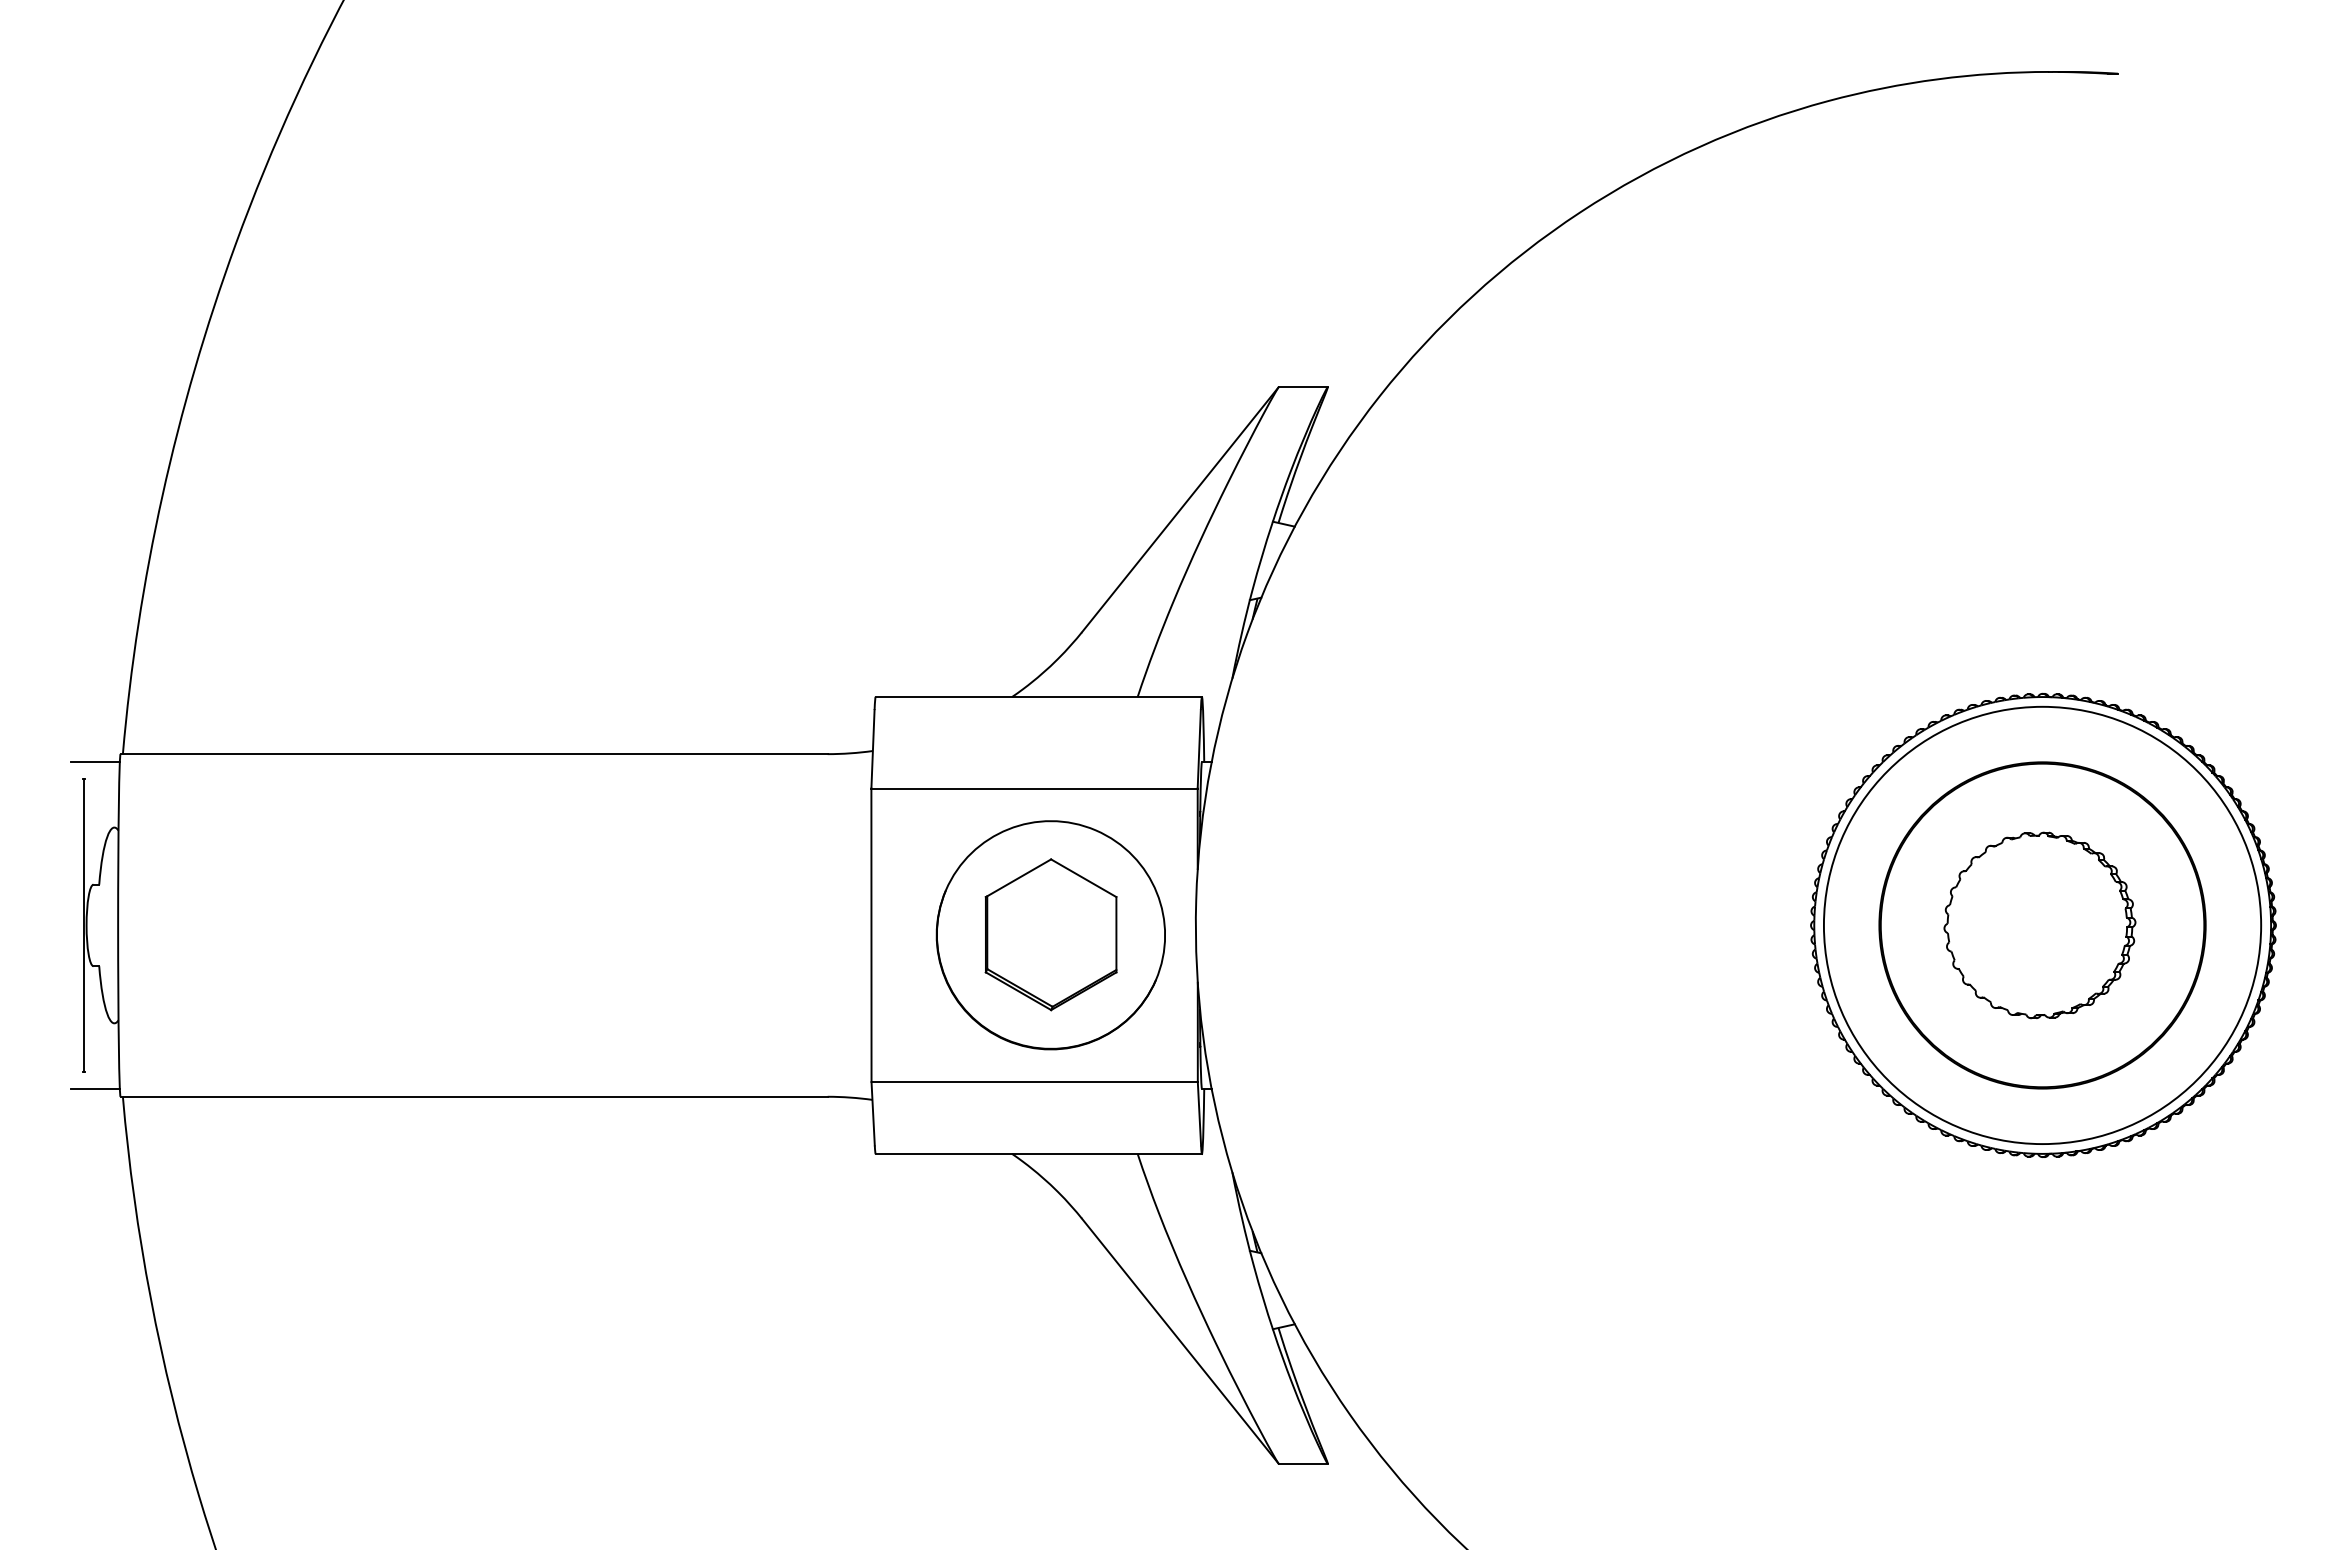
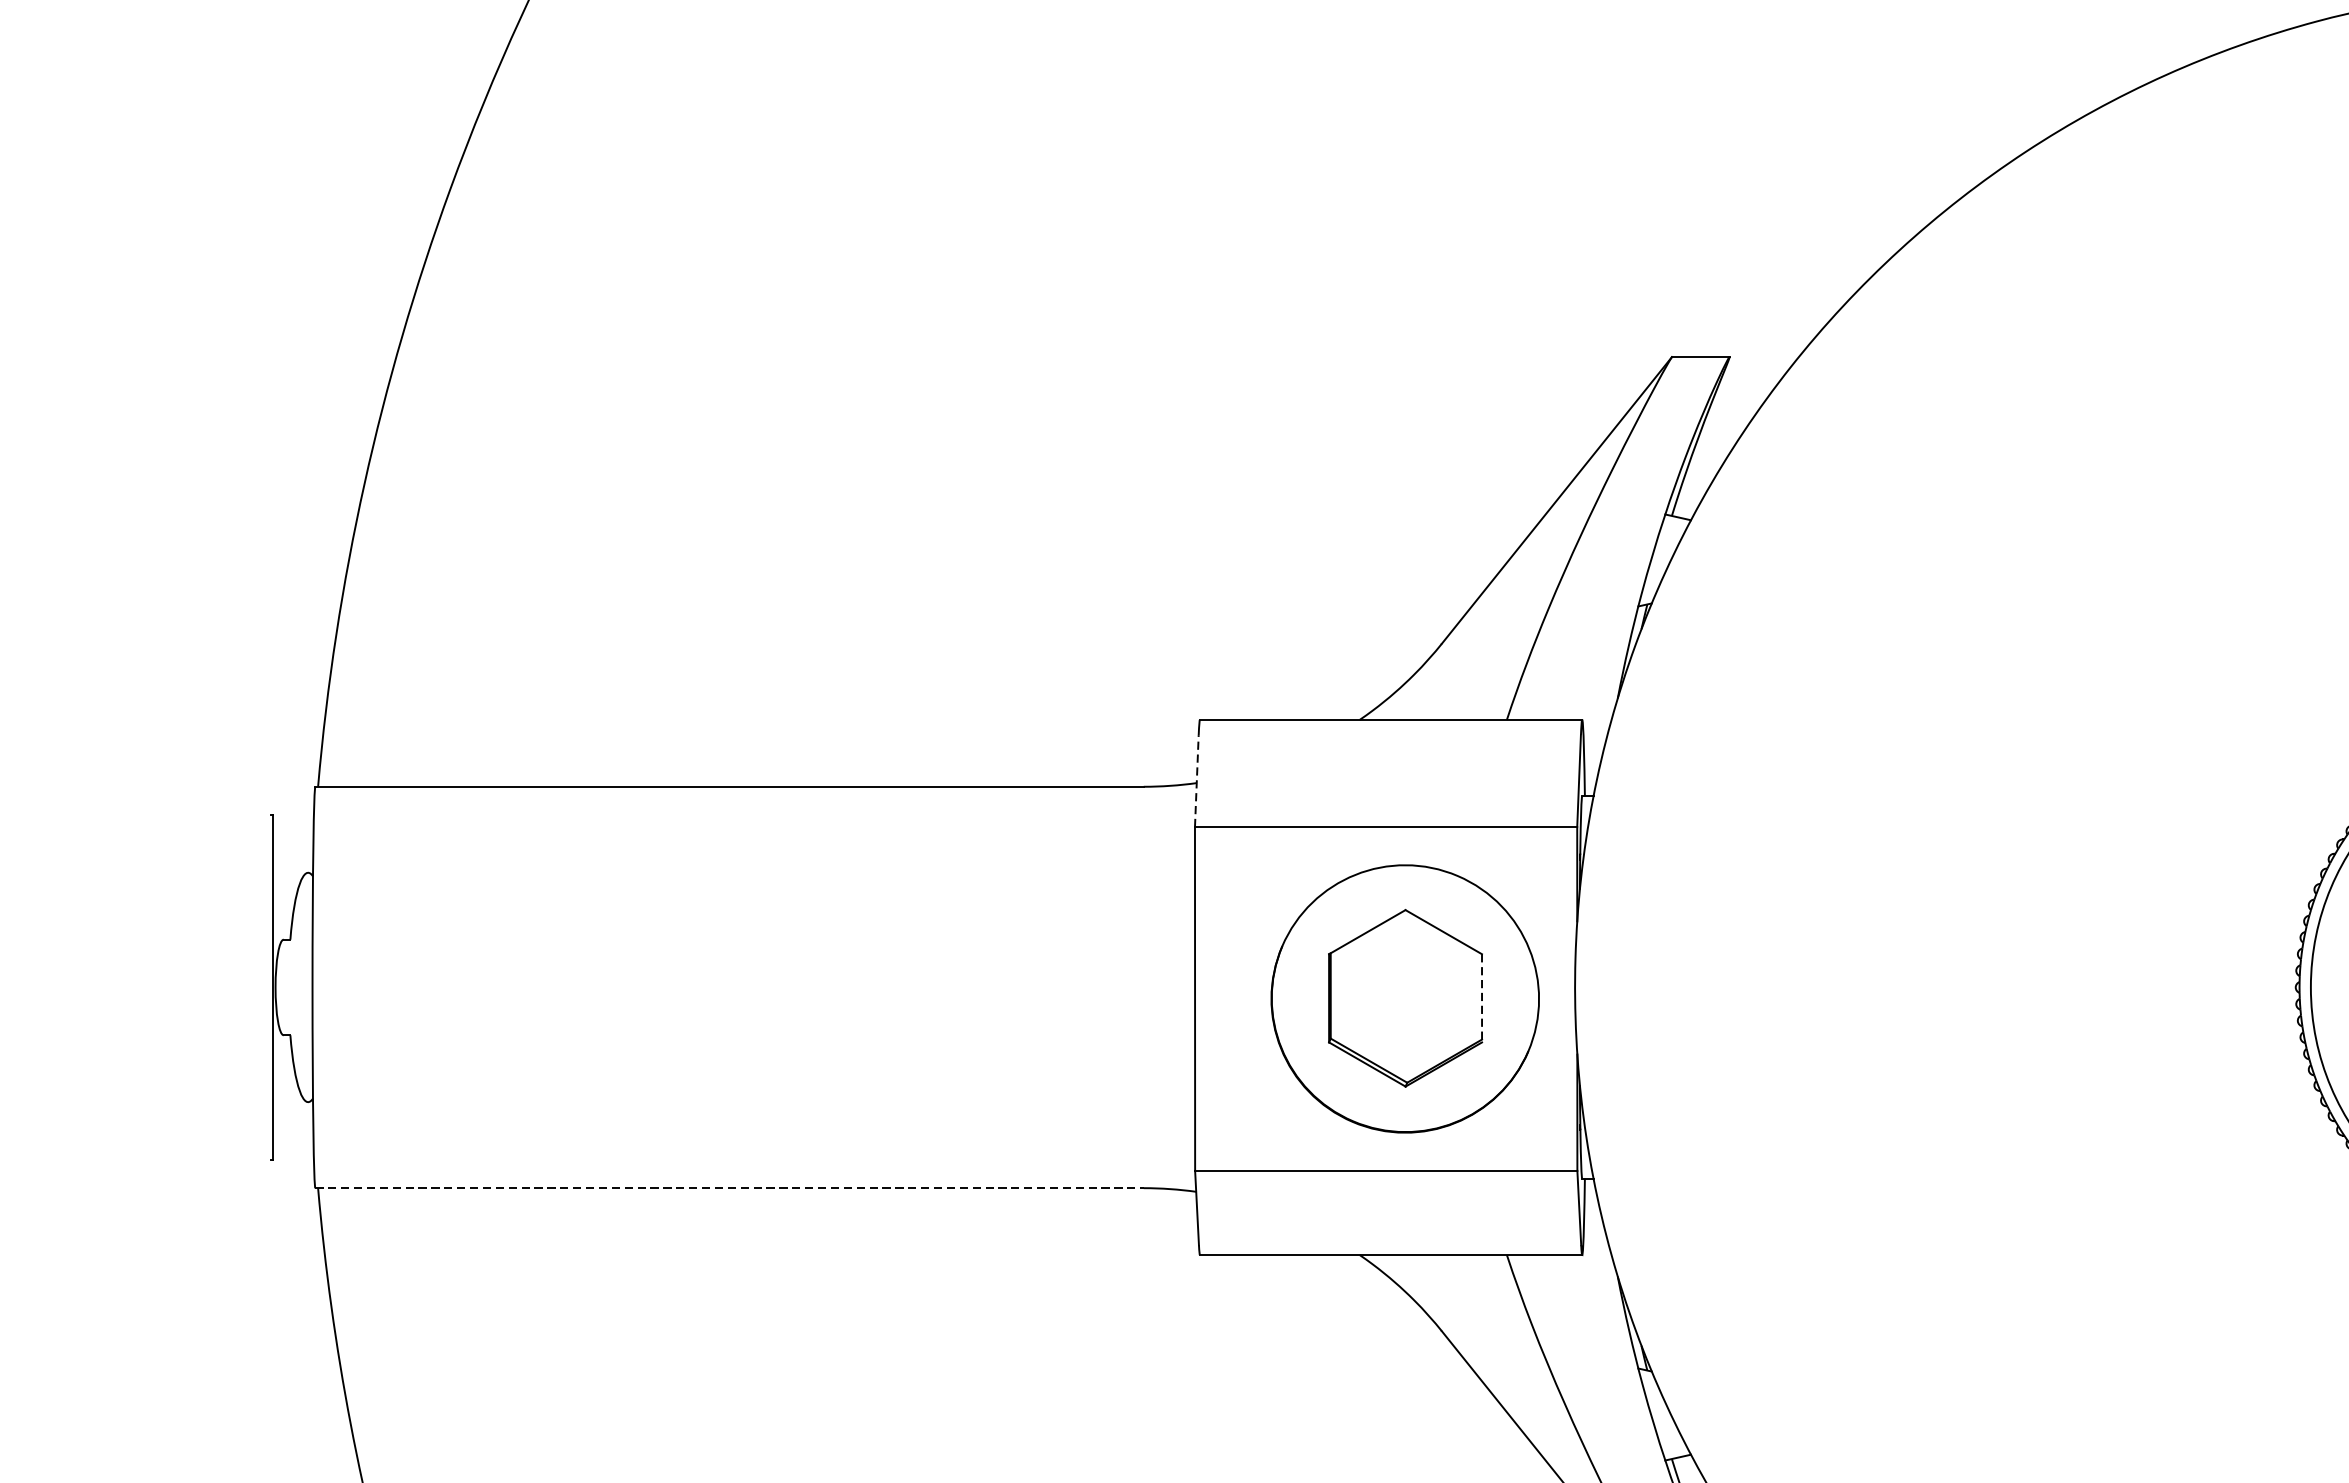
line: (873, 748) -> (1197, 780), solid -> dashed
line: (94, 762) -> (284, 796), removed
line: (1116, 934) -> (1482, 998), solid -> dashed
line: (94, 1088) -> (284, 1178), removed
line: (474, 1096) -> (730, 1187), solid -> dashed

